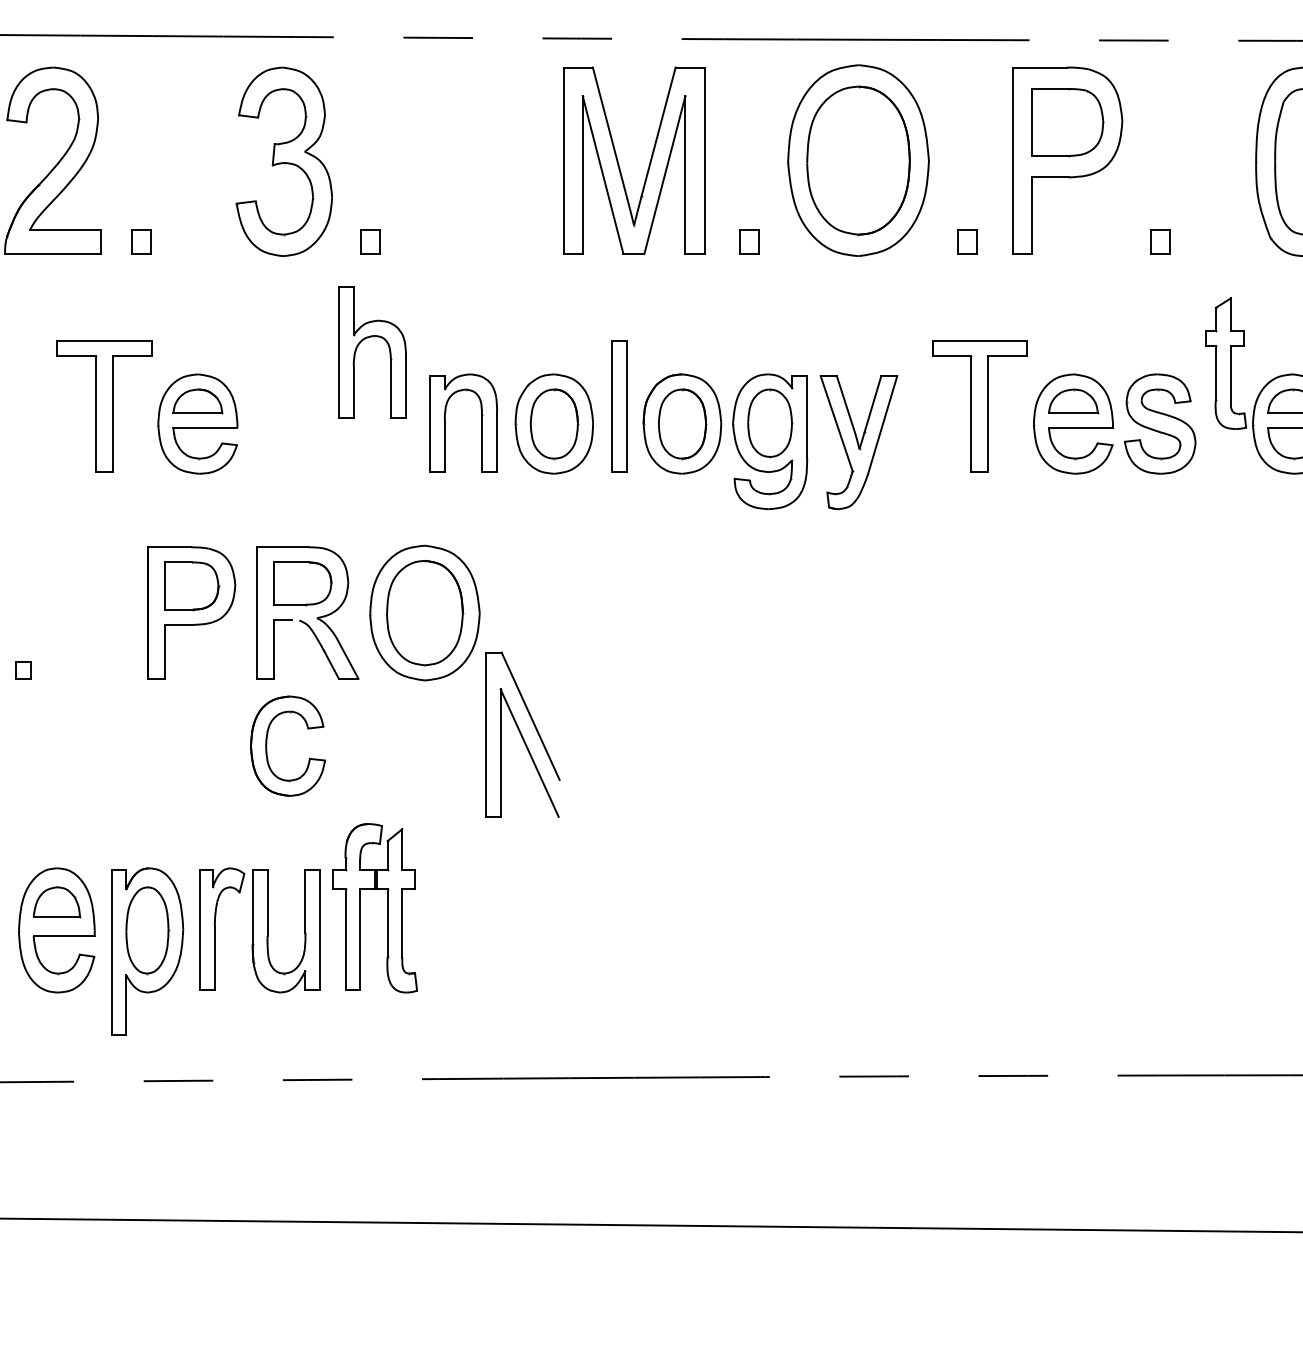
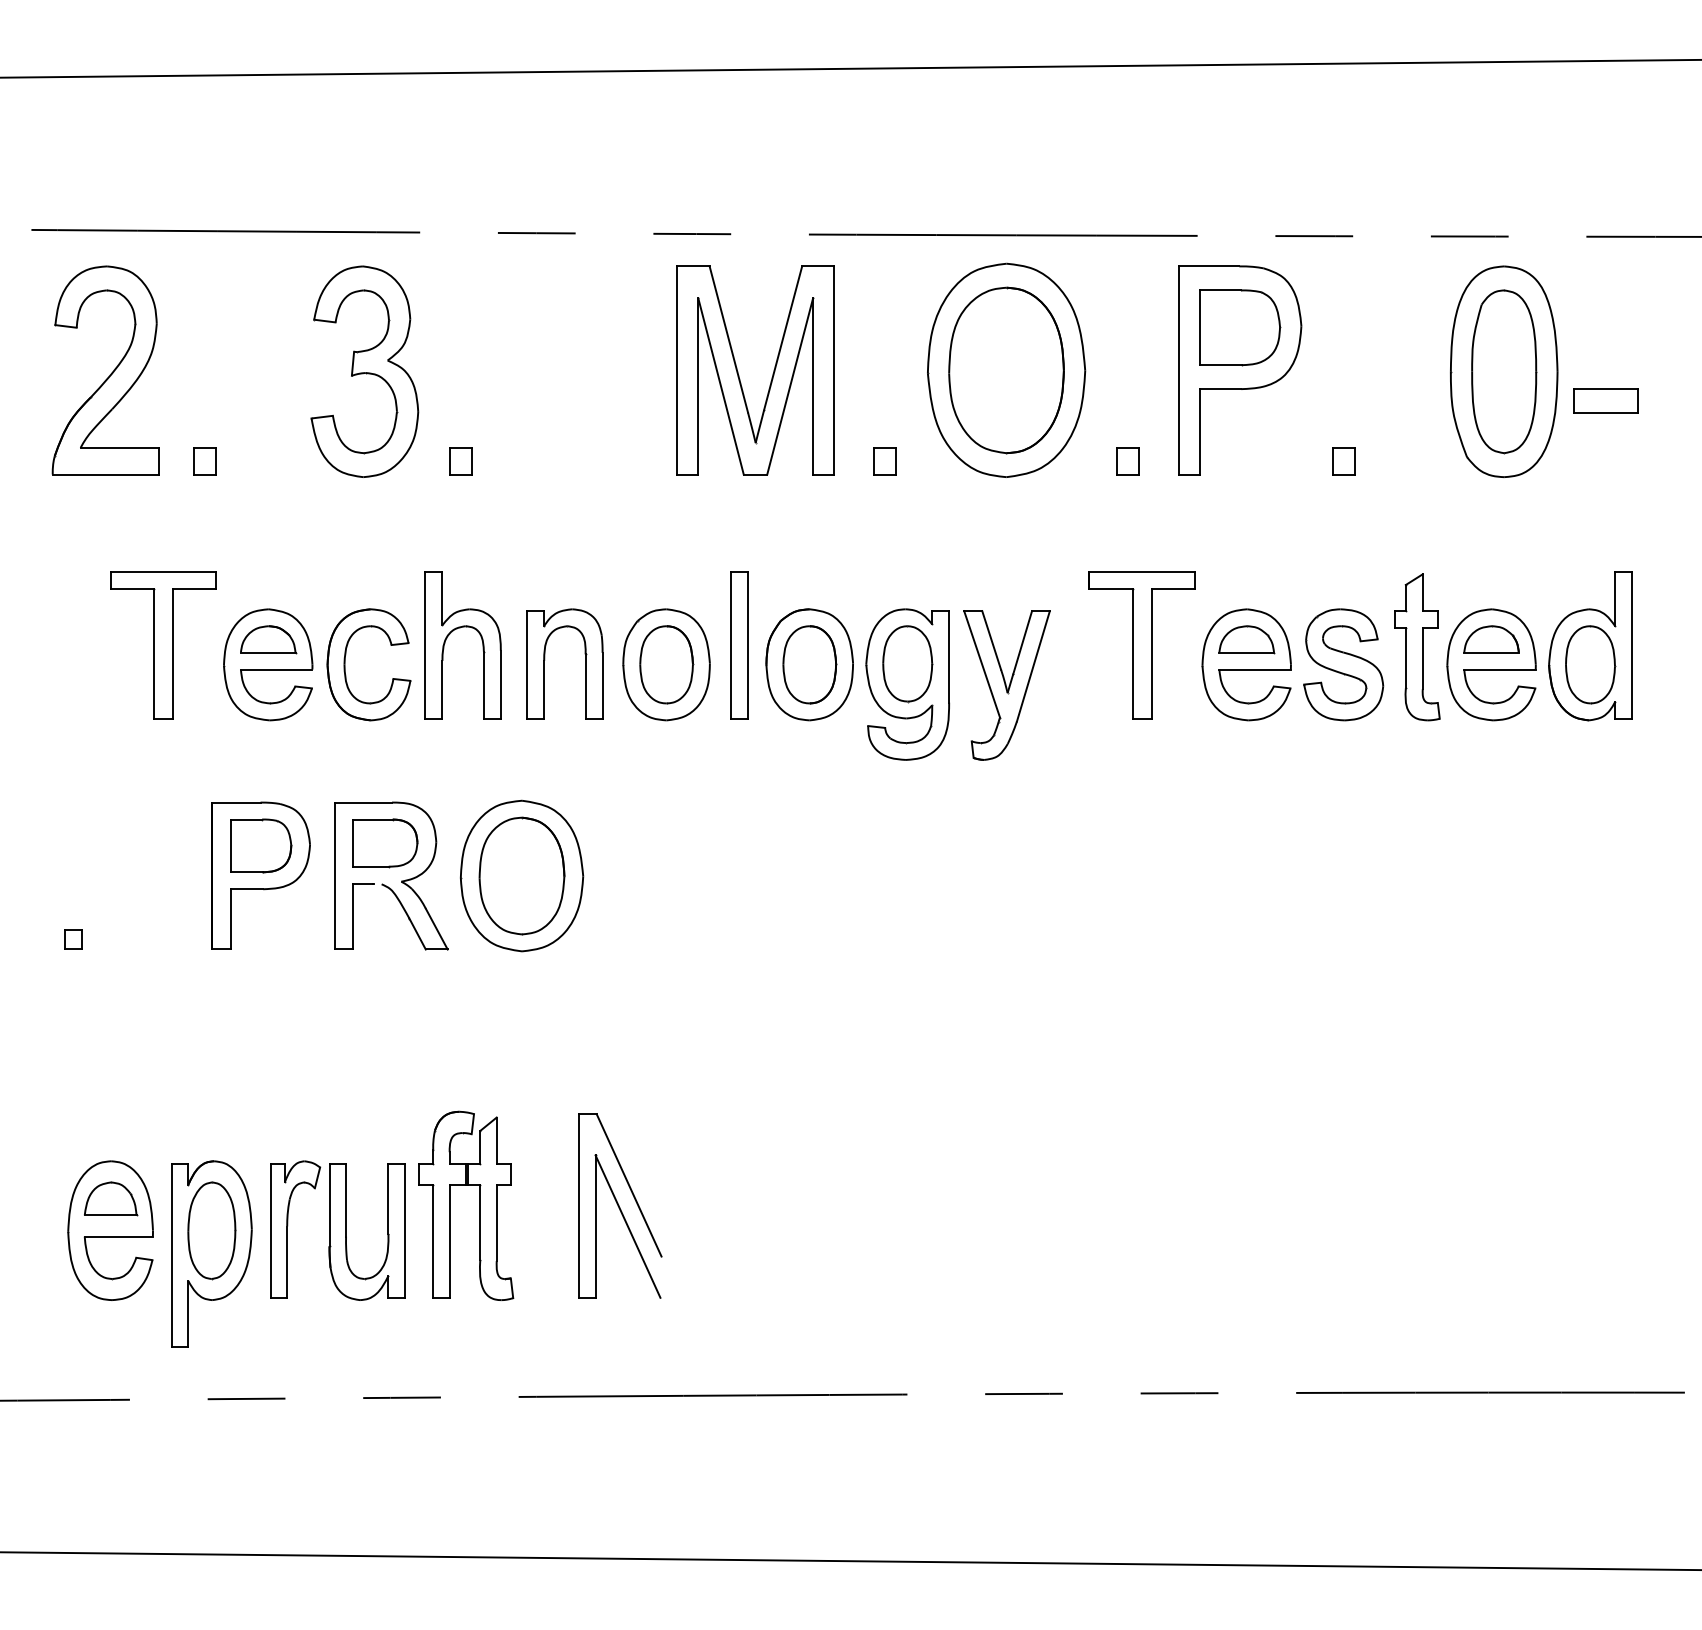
part: (360, 343) -> (450, 634), moved
part: (1226, 363) -> (1417, 647), moved
part: (522, 734) -> (620, 1205), moved
part: (267, 745) -> (345, 664), moved

